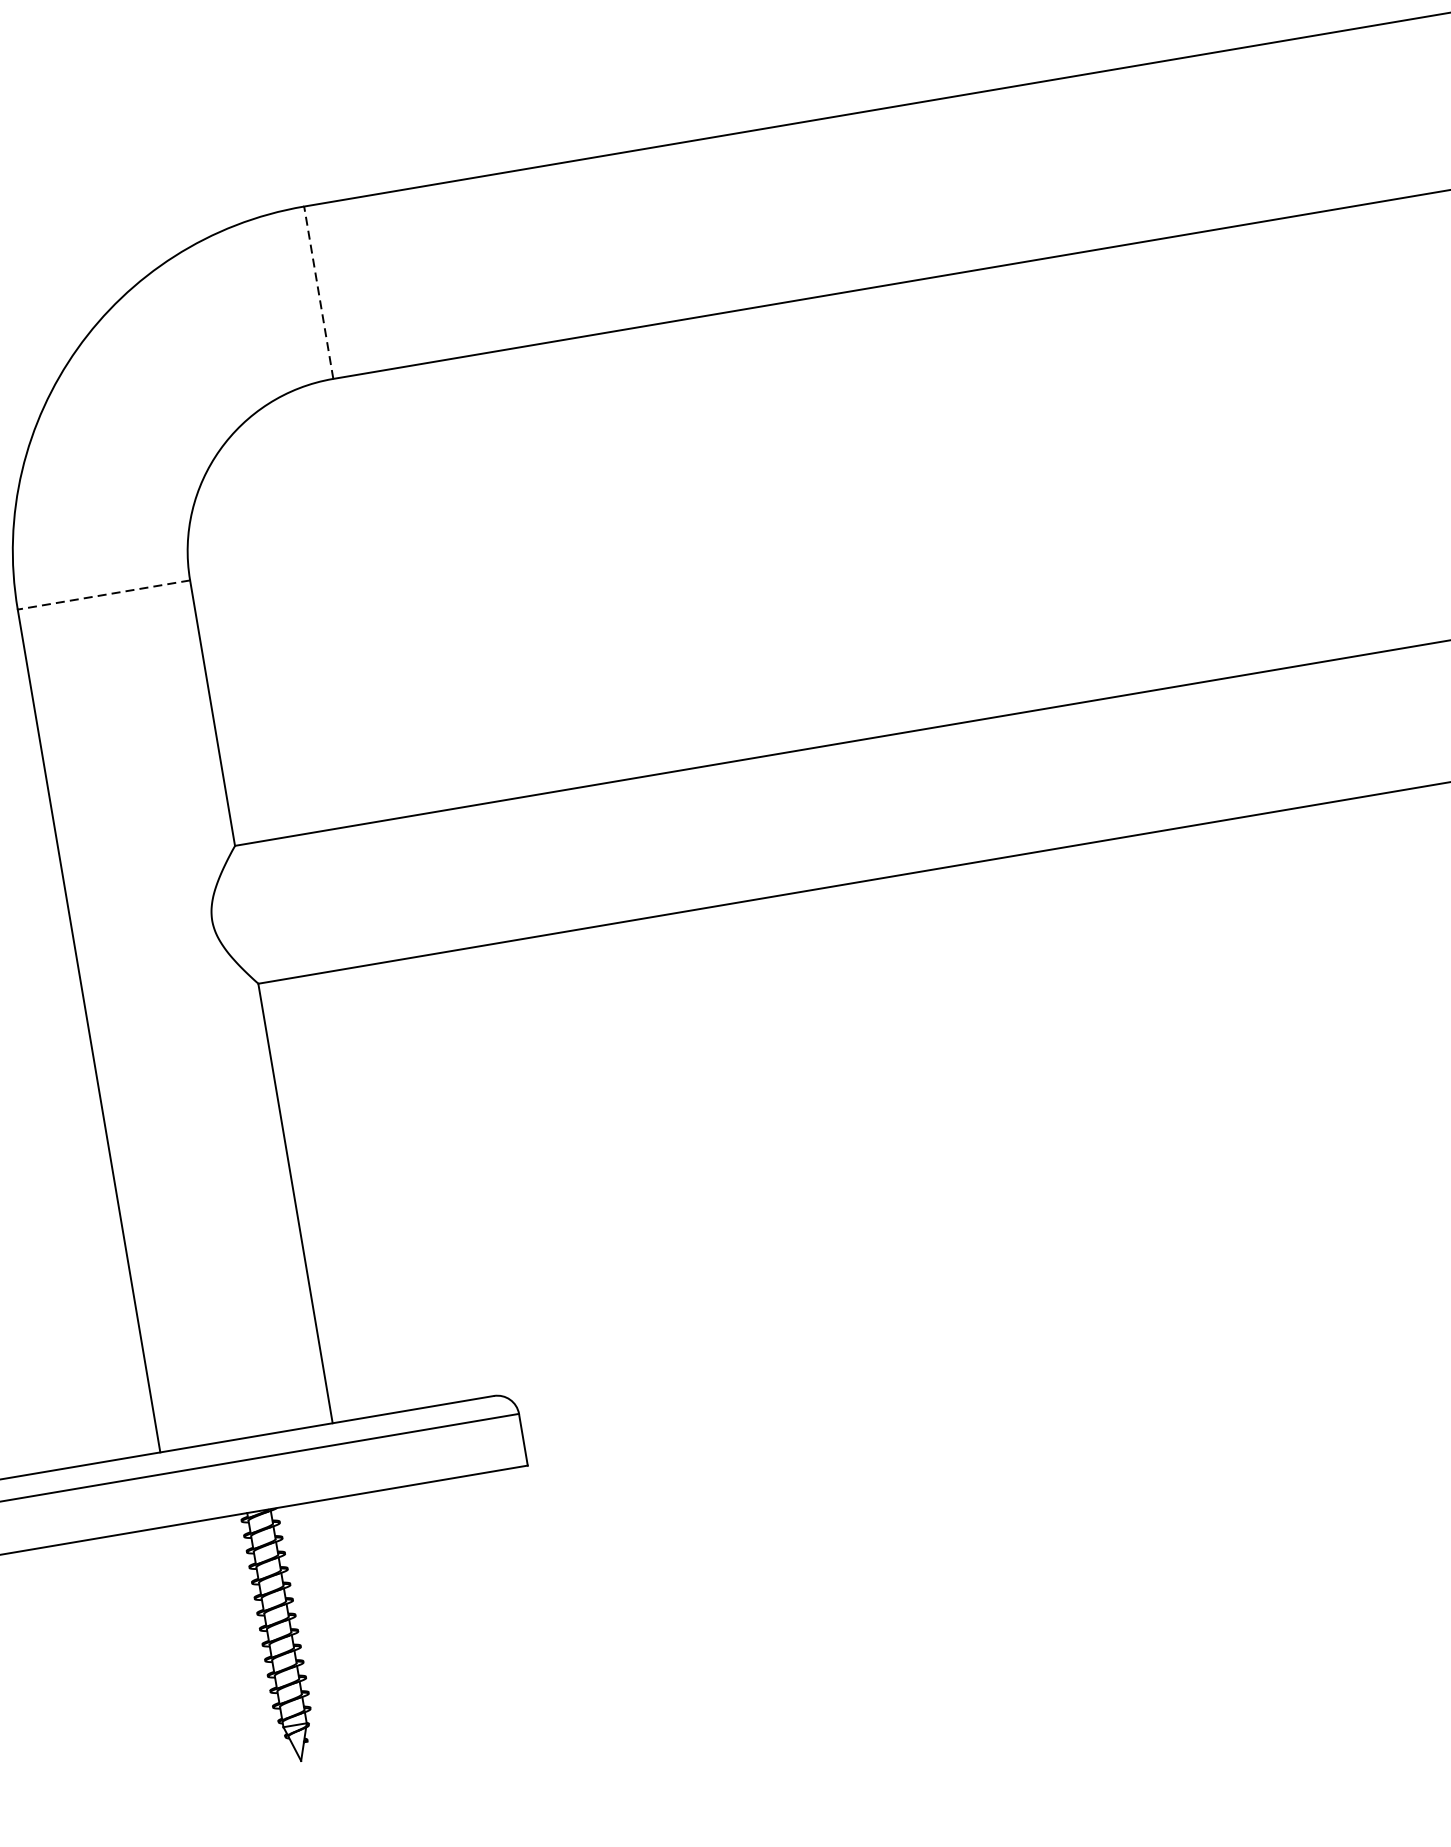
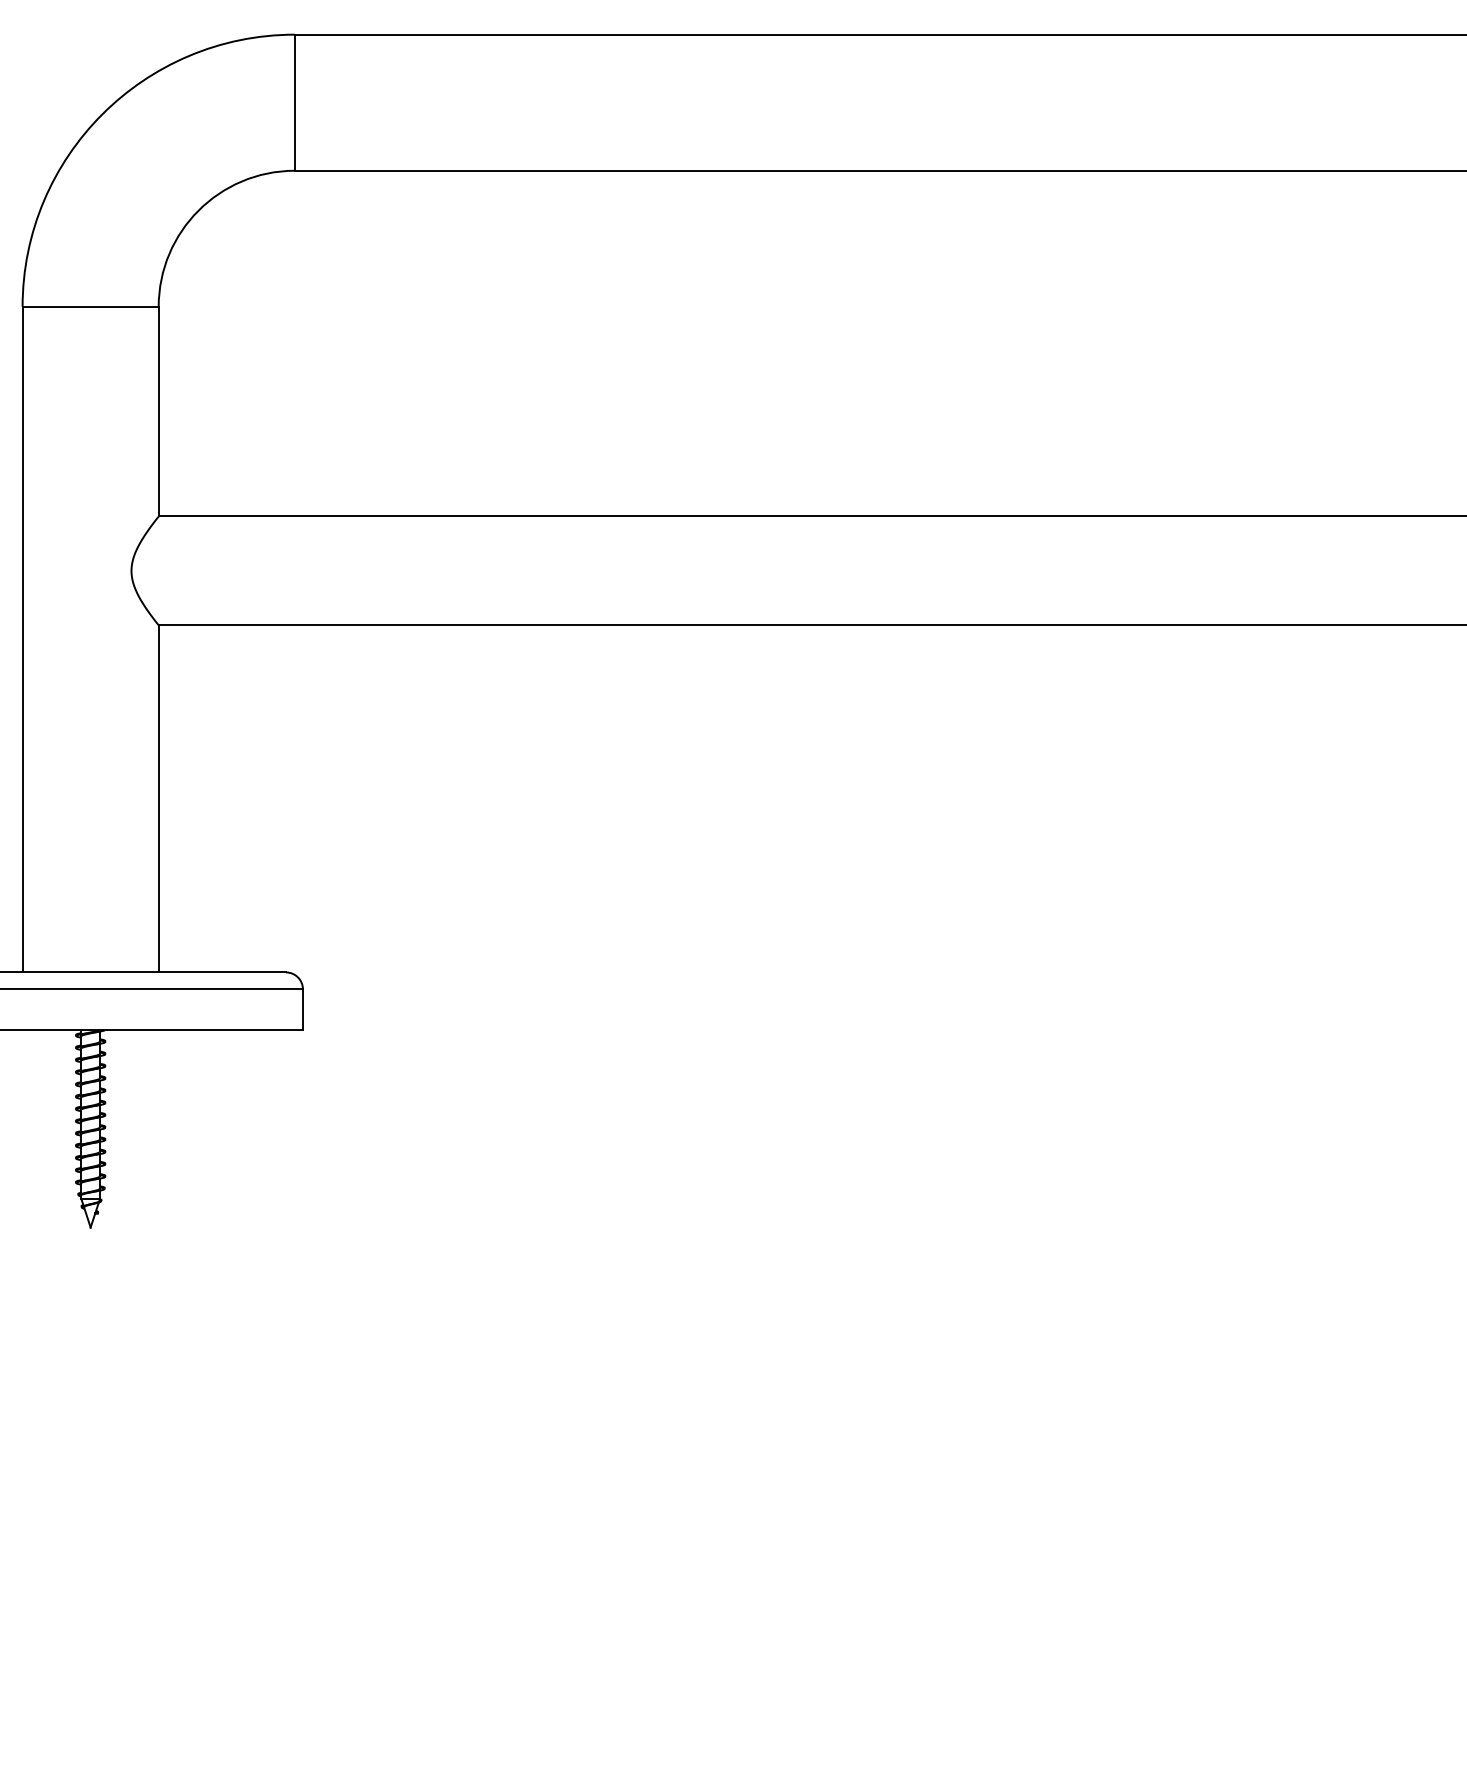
line: (318, 292) -> (294, 102), dashed -> solid
line: (103, 594) -> (90, 306), dashed -> solid

